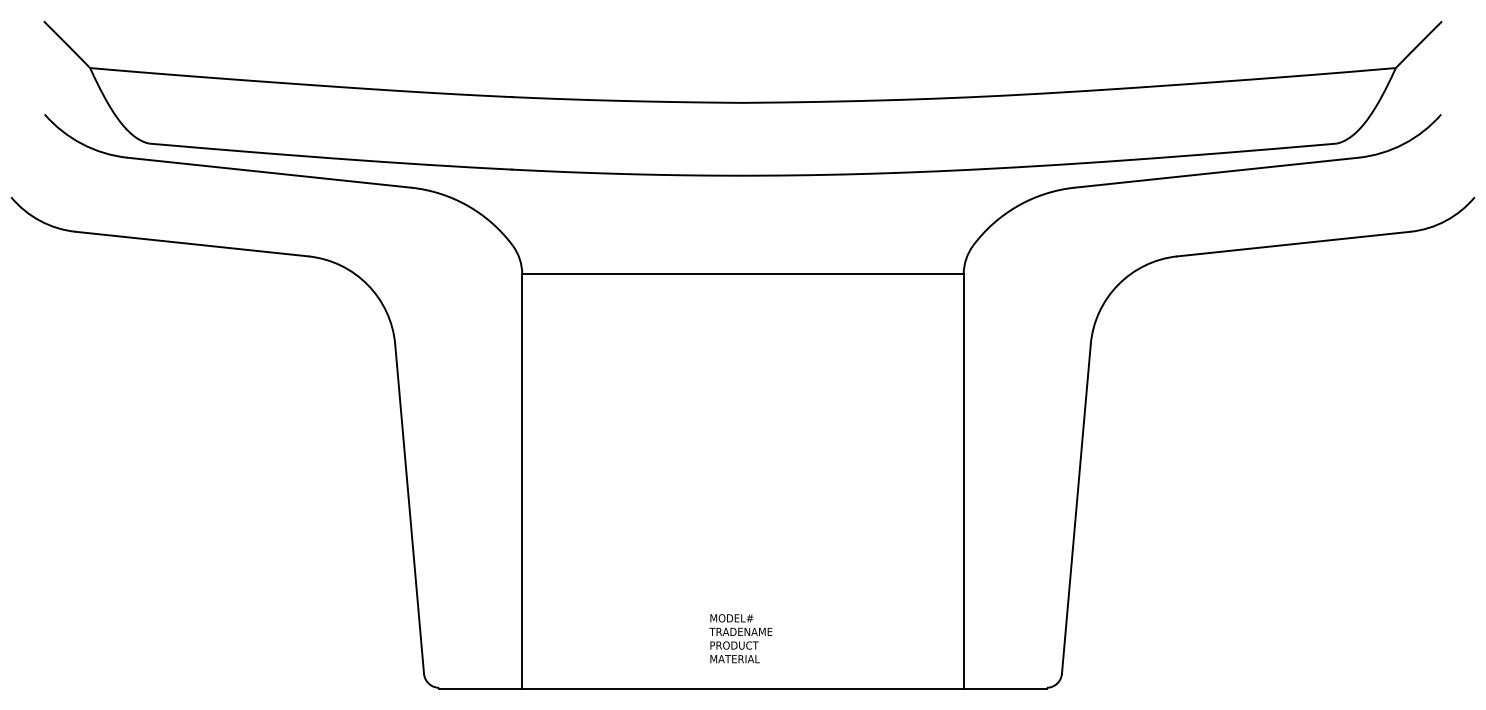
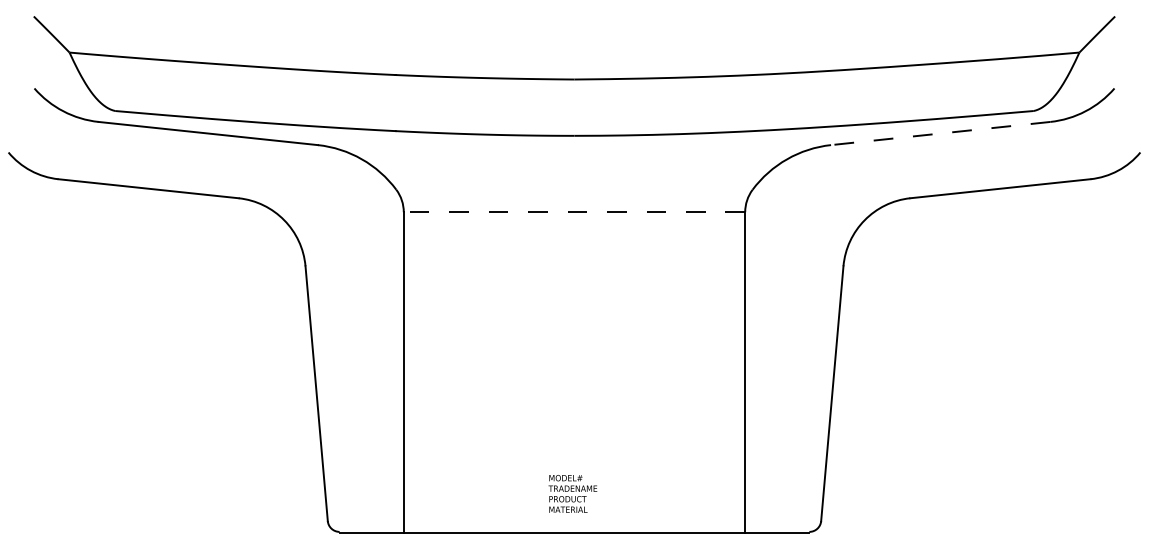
line: (1216, 172) -> (940, 133), solid -> dashed
line: (743, 274) -> (574, 212), solid -> dashed

